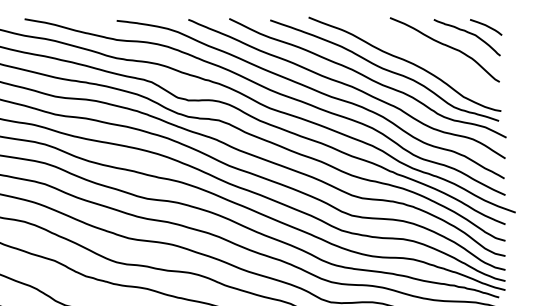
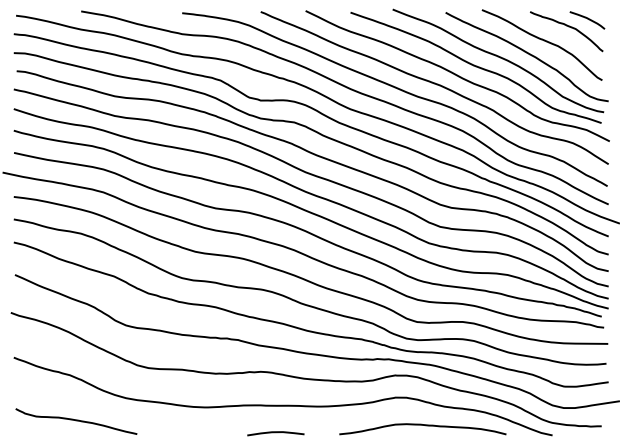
curve: (432, 58) -> (528, 54), added

